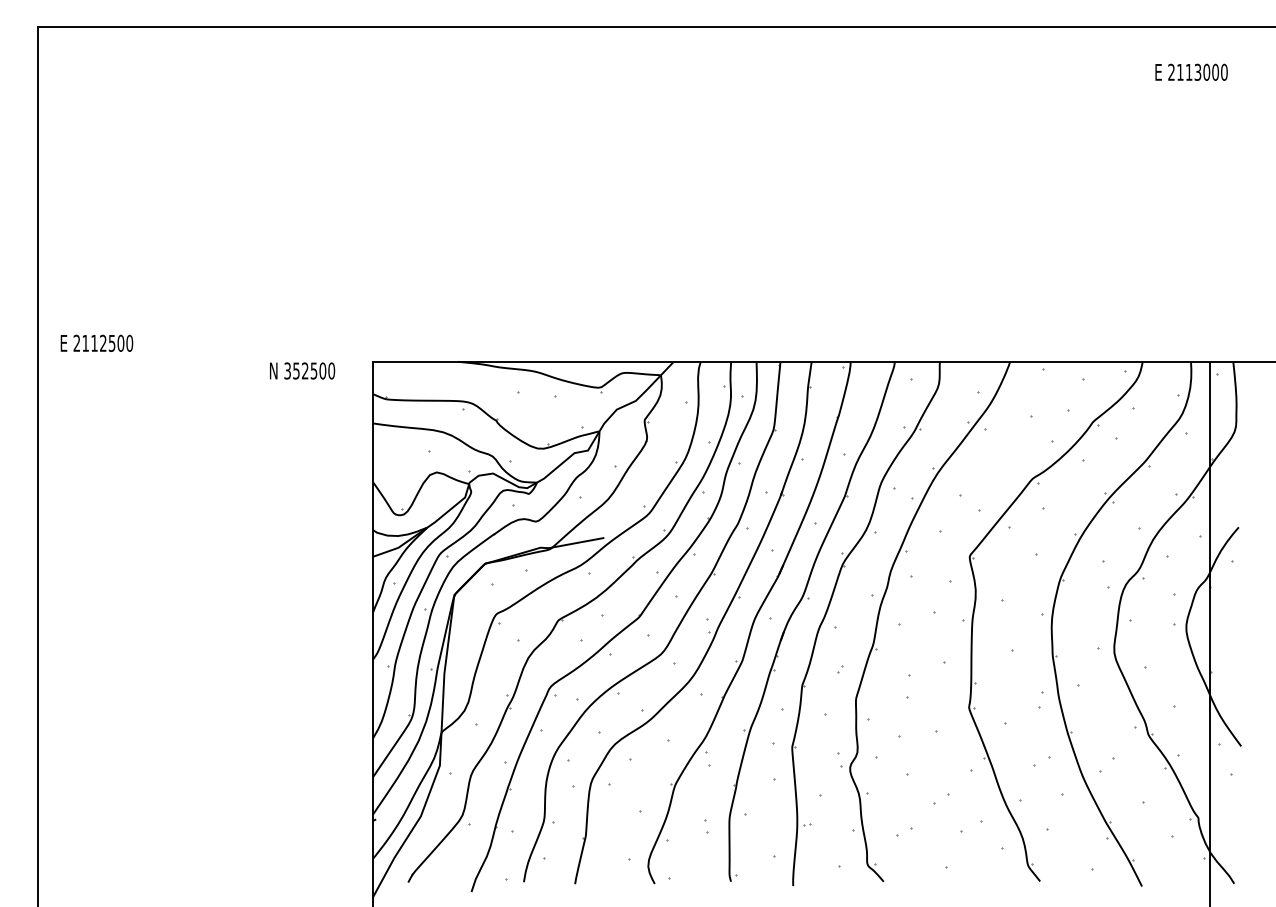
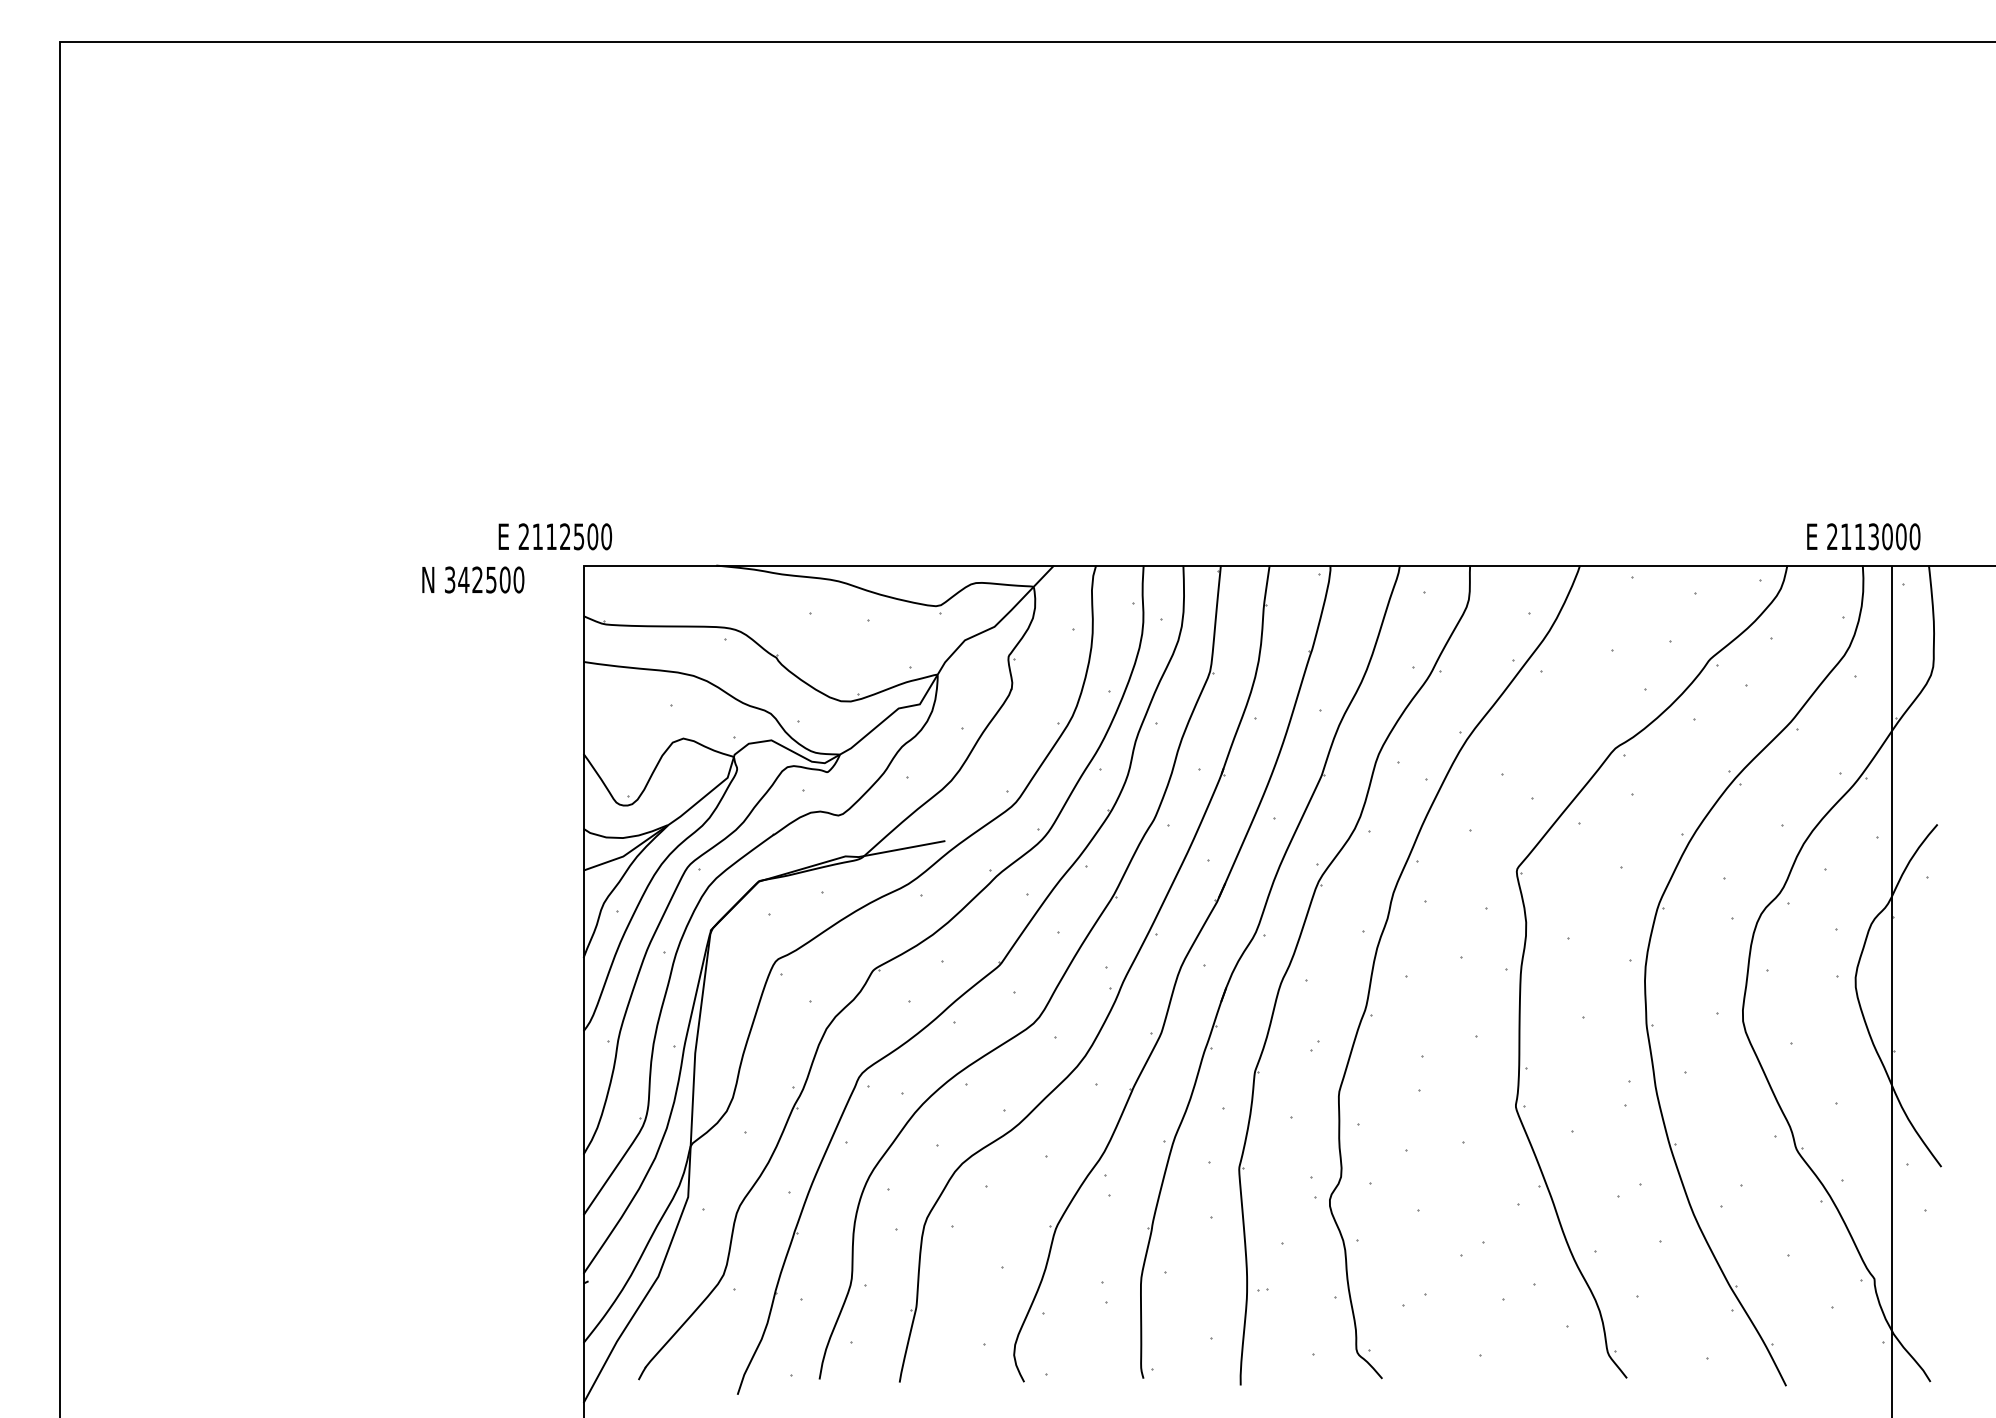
text: (1191, 71) -> (1863, 535), moved
text: (96, 342) -> (554, 535), moved
text: (296, 370) -> (463, 579), 352500 -> 342500

